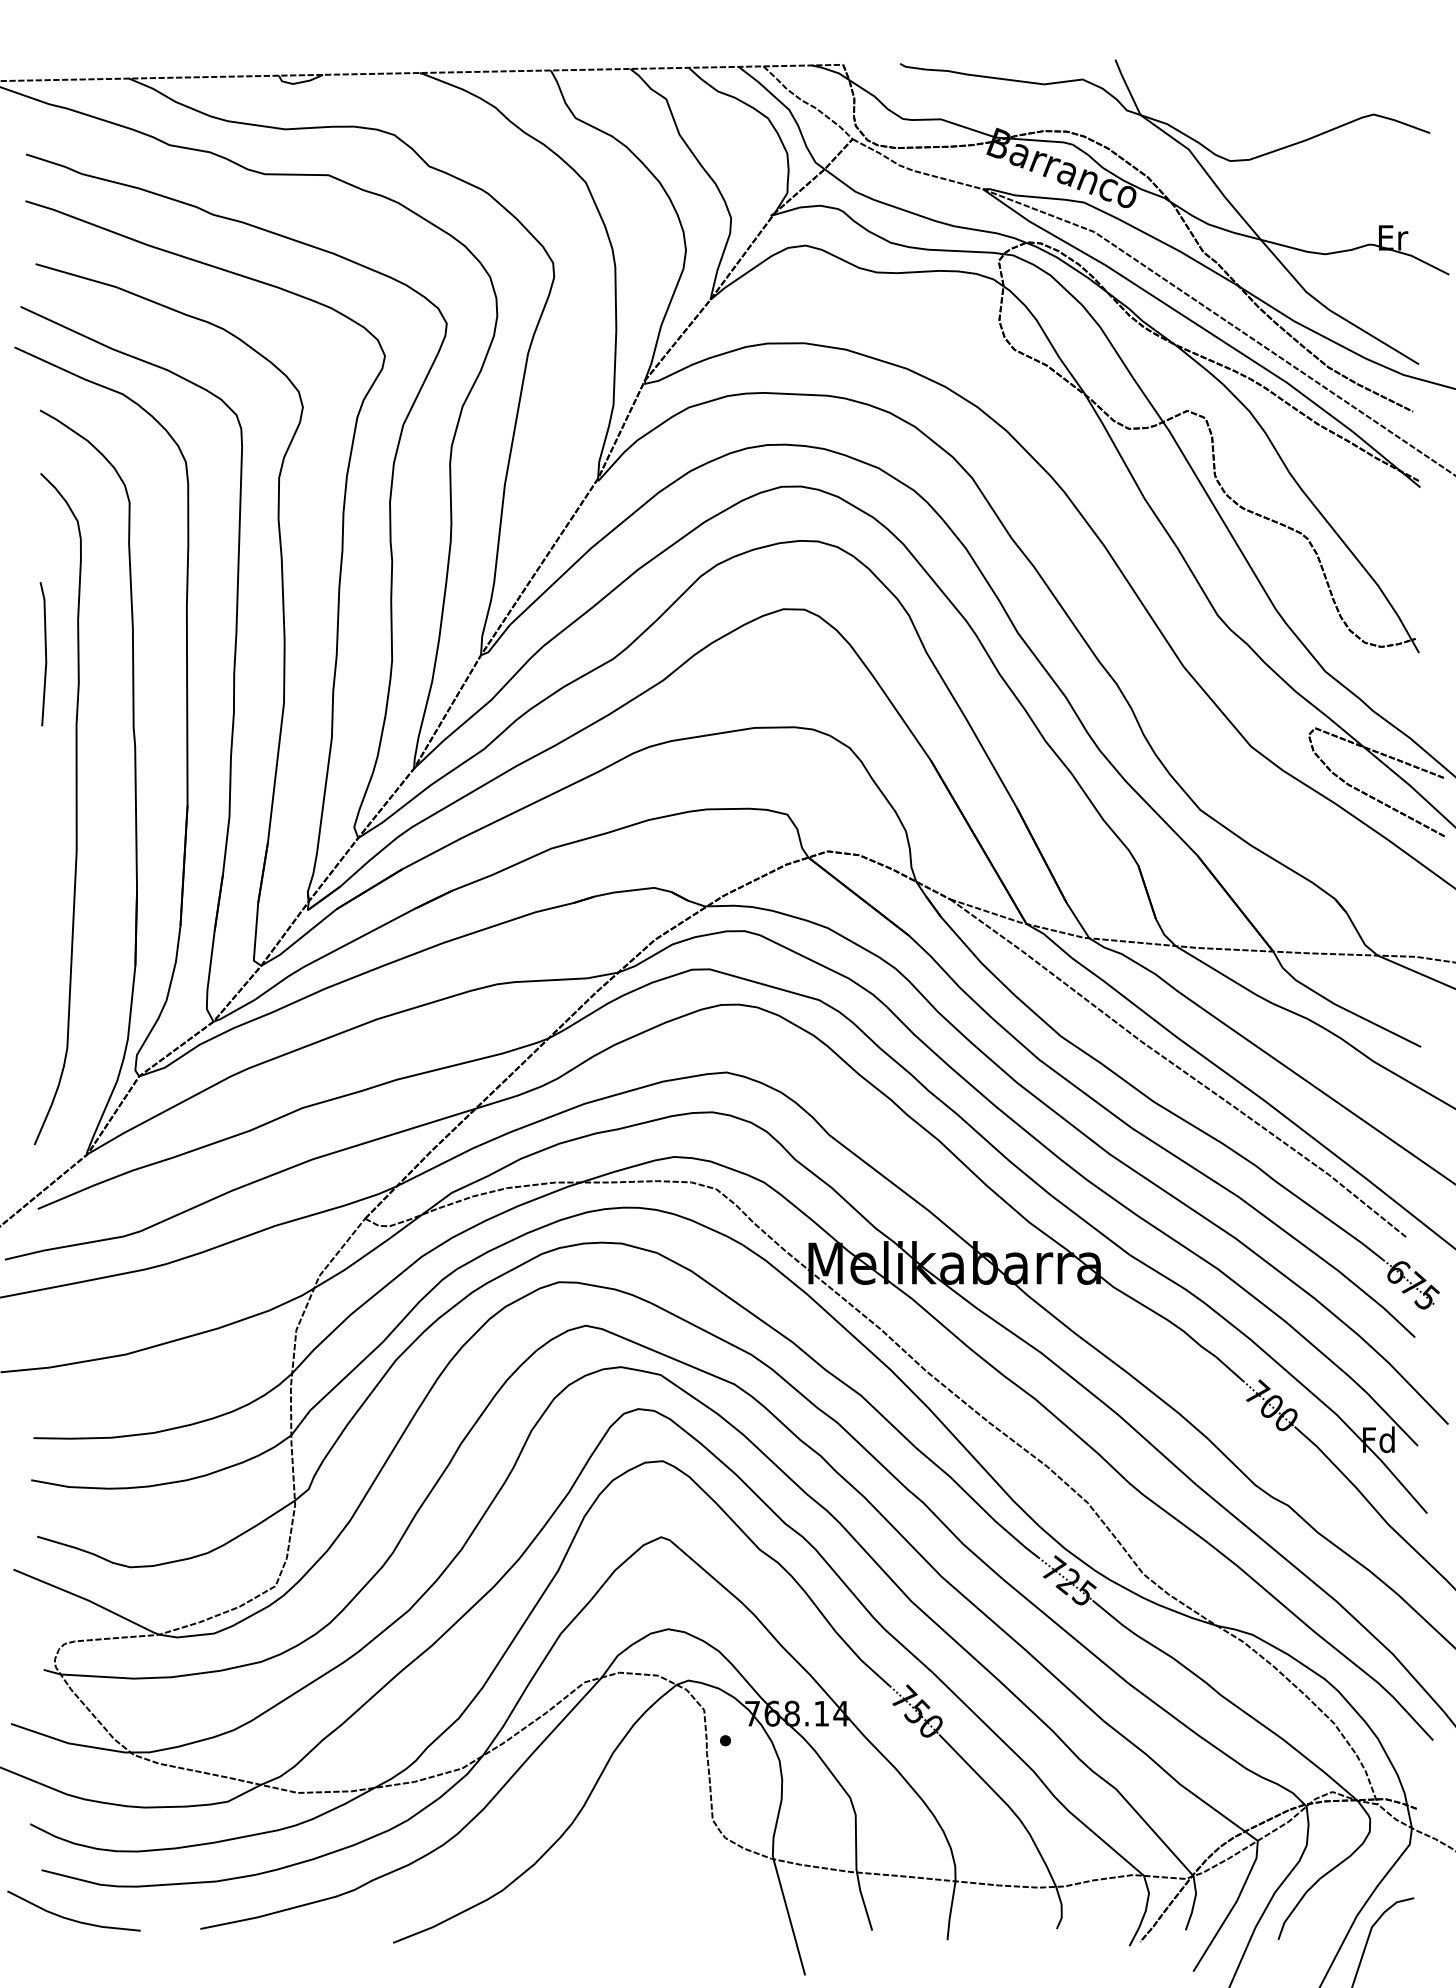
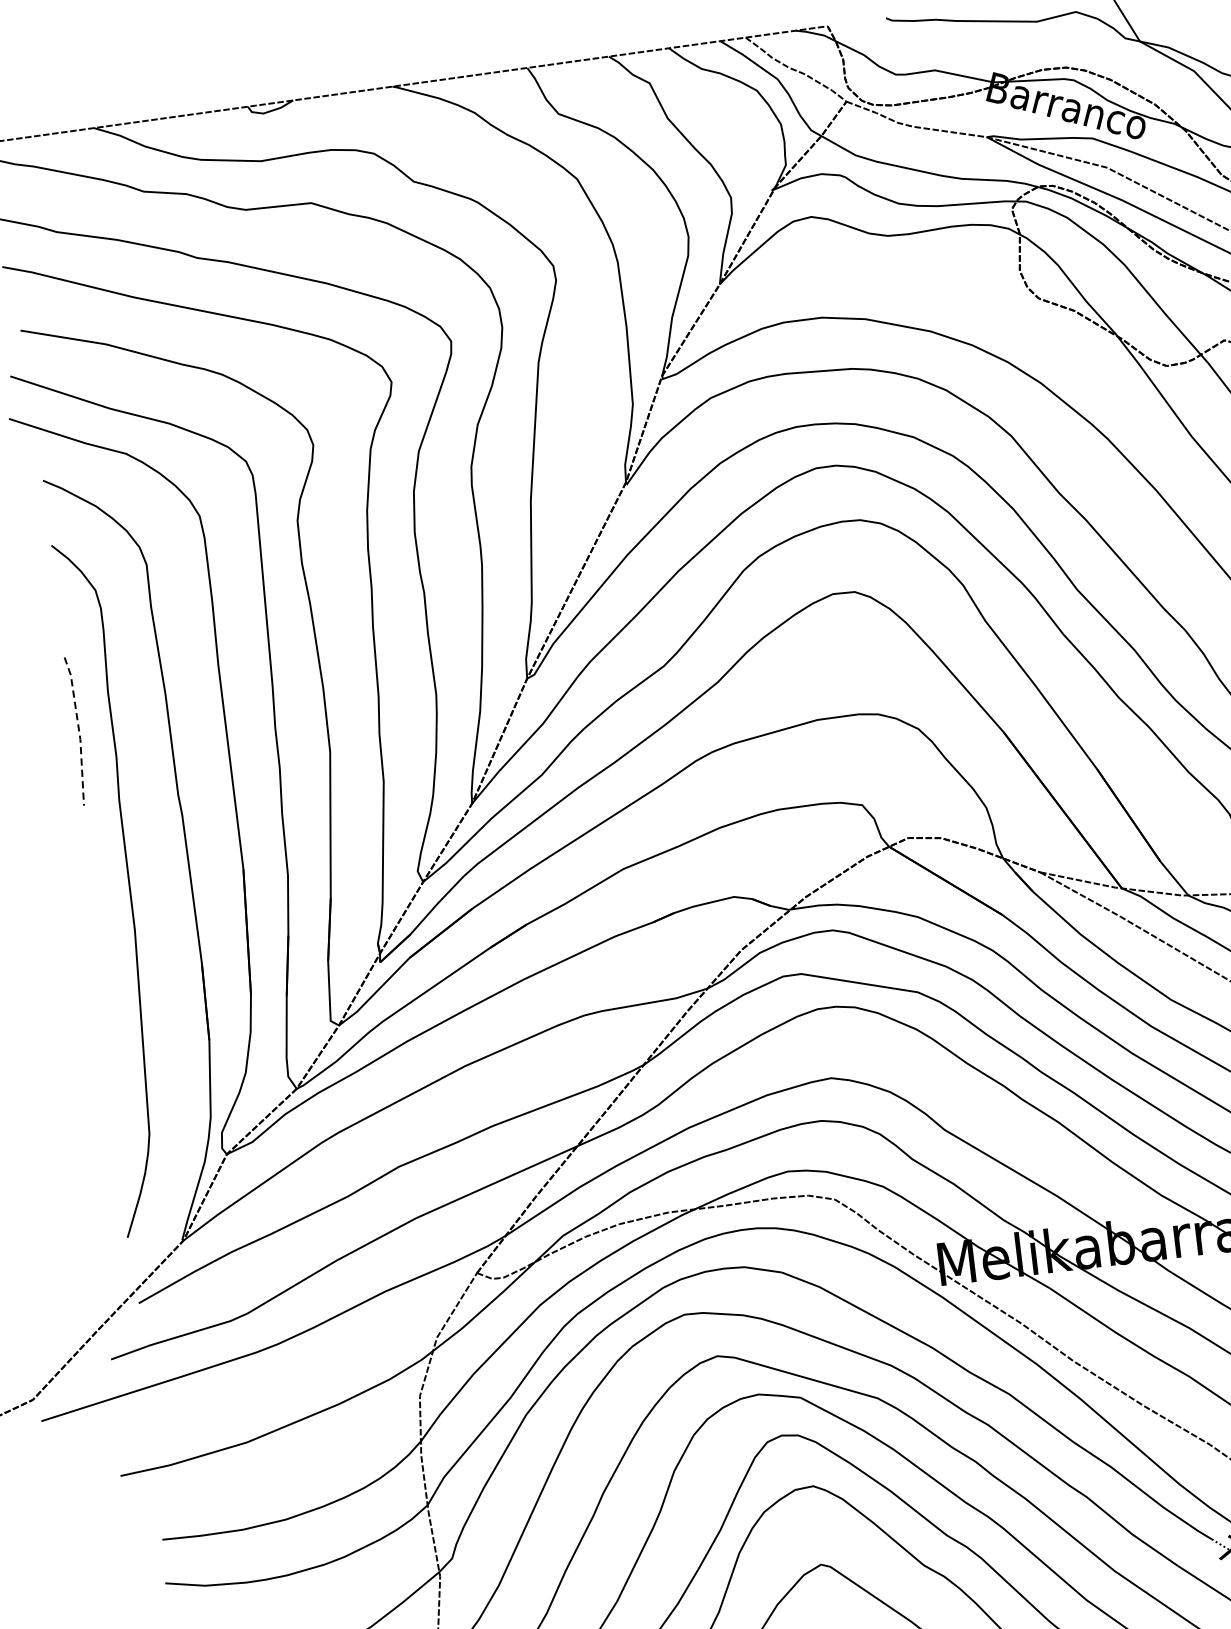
line: (46, 654) -> (79, 731), solid -> dashed

